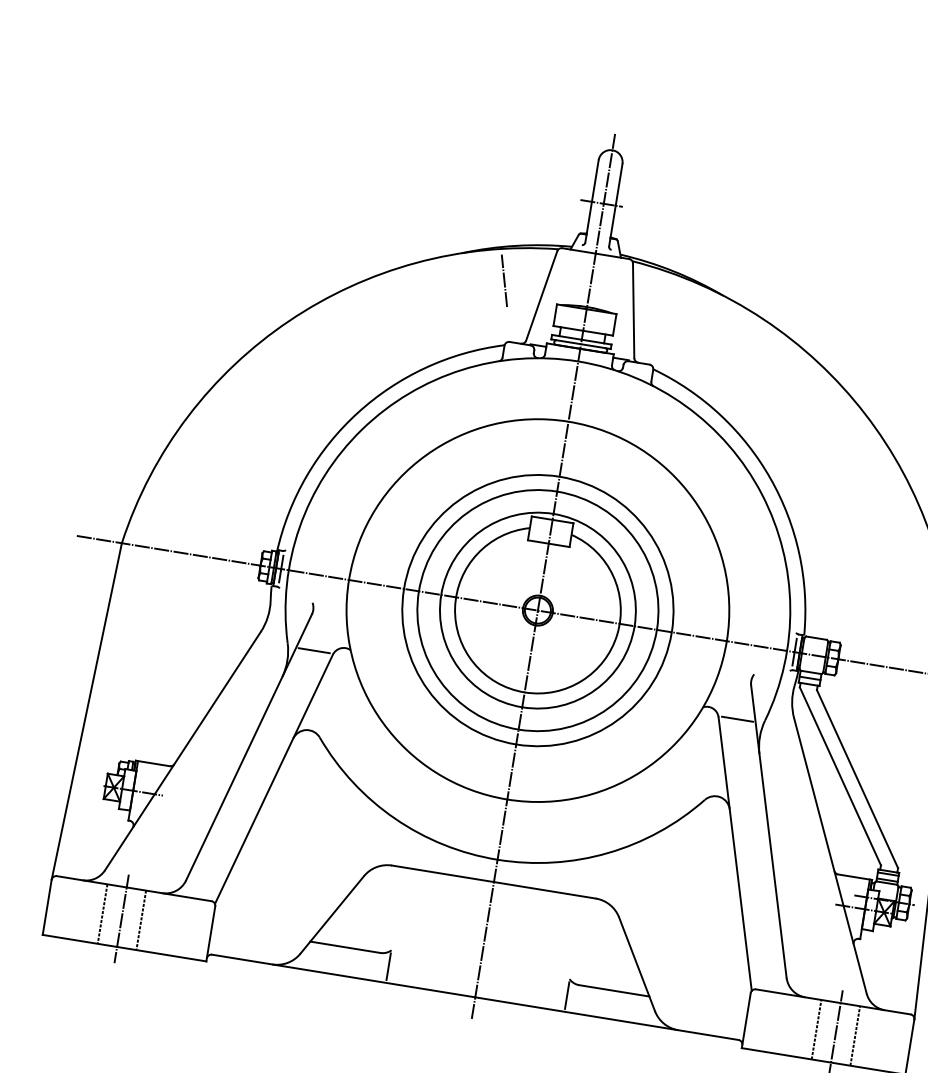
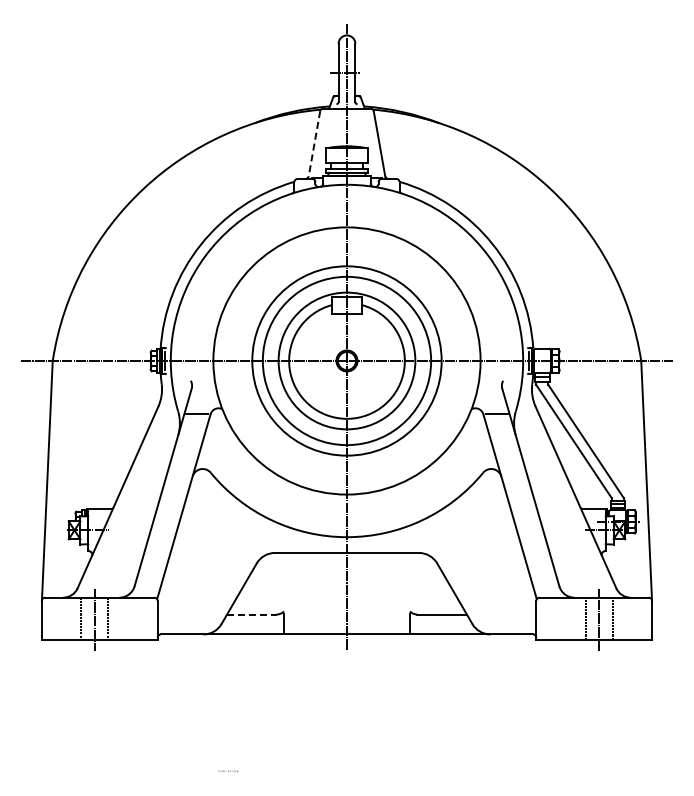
line: (503, 280) -> (286, 137), removed
line: (541, 297) -> (314, 144), solid -> dashed
line: (344, 947) -> (251, 614), solid -> dashed

